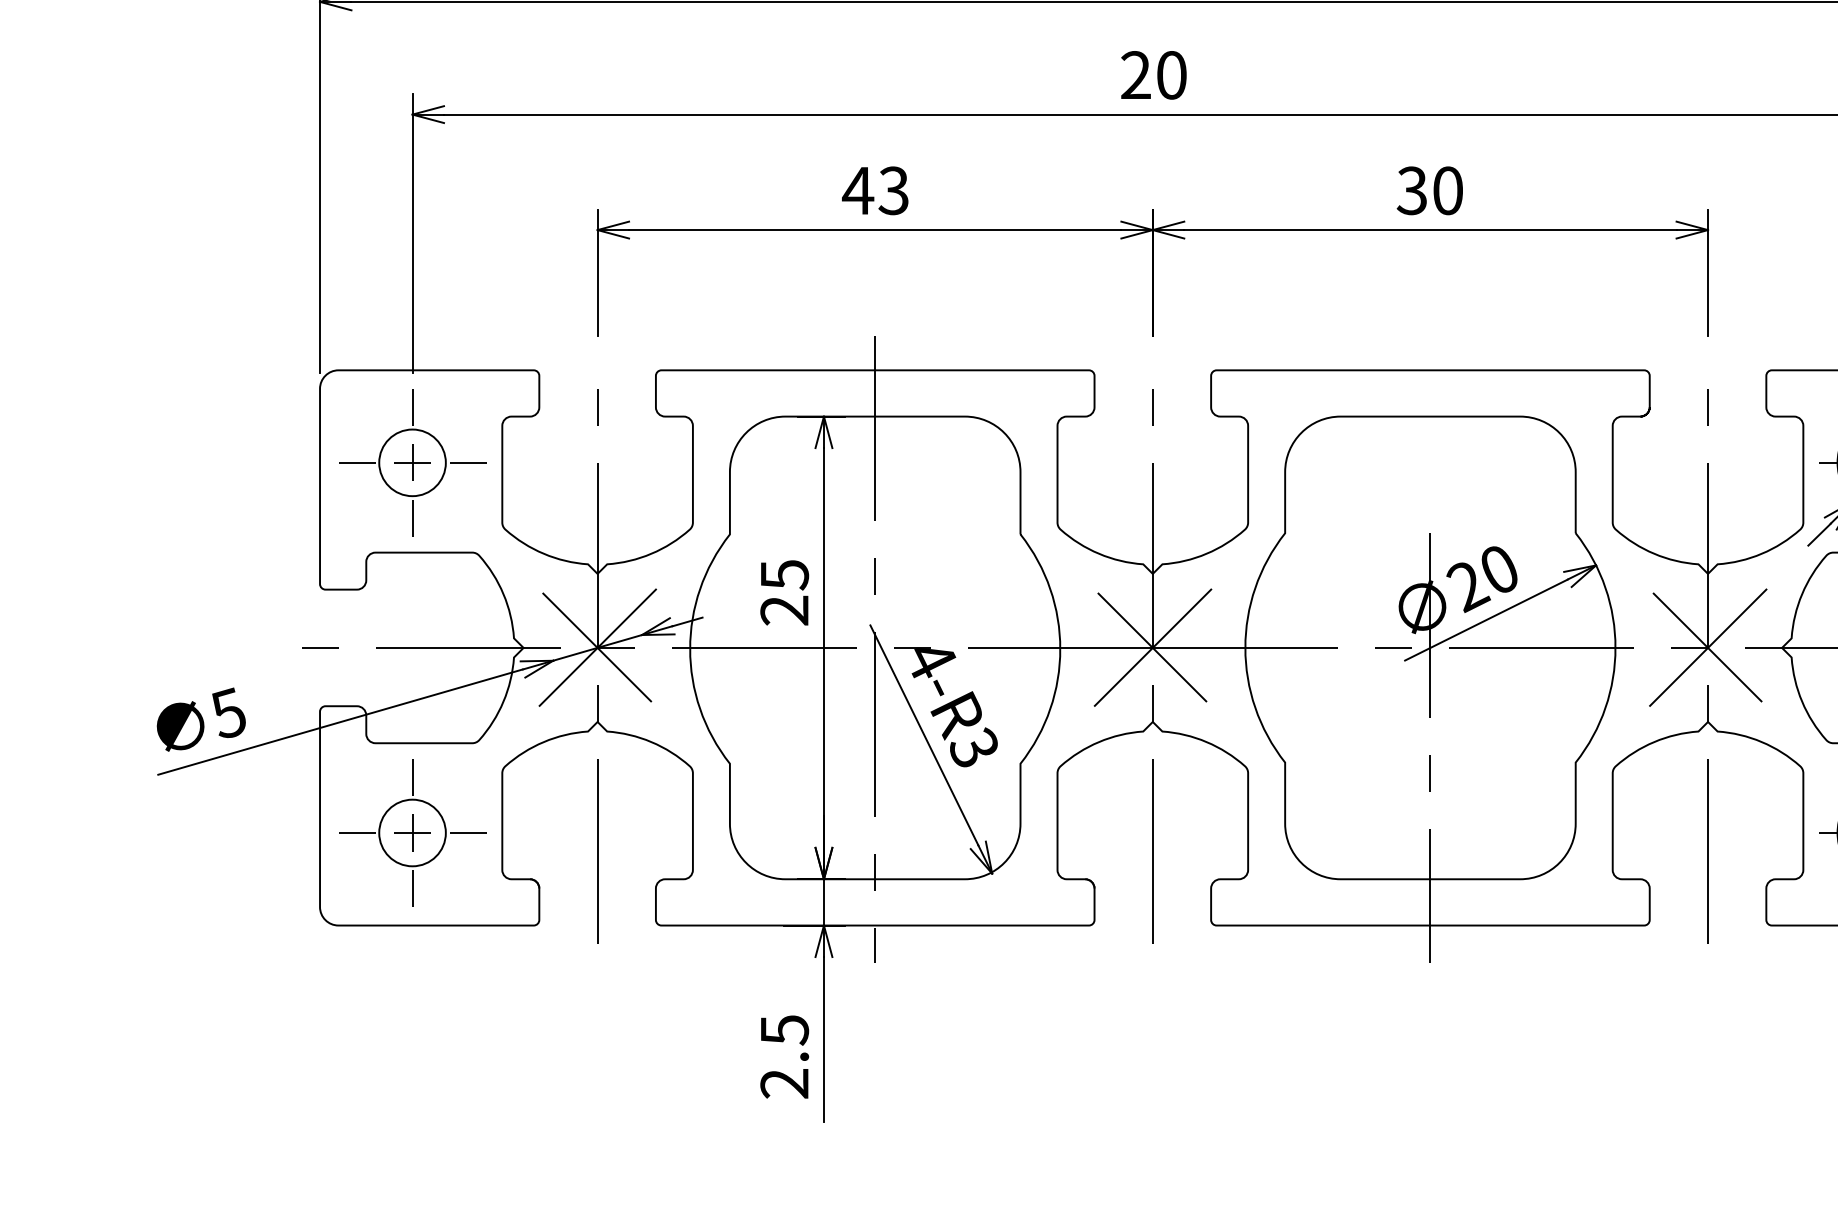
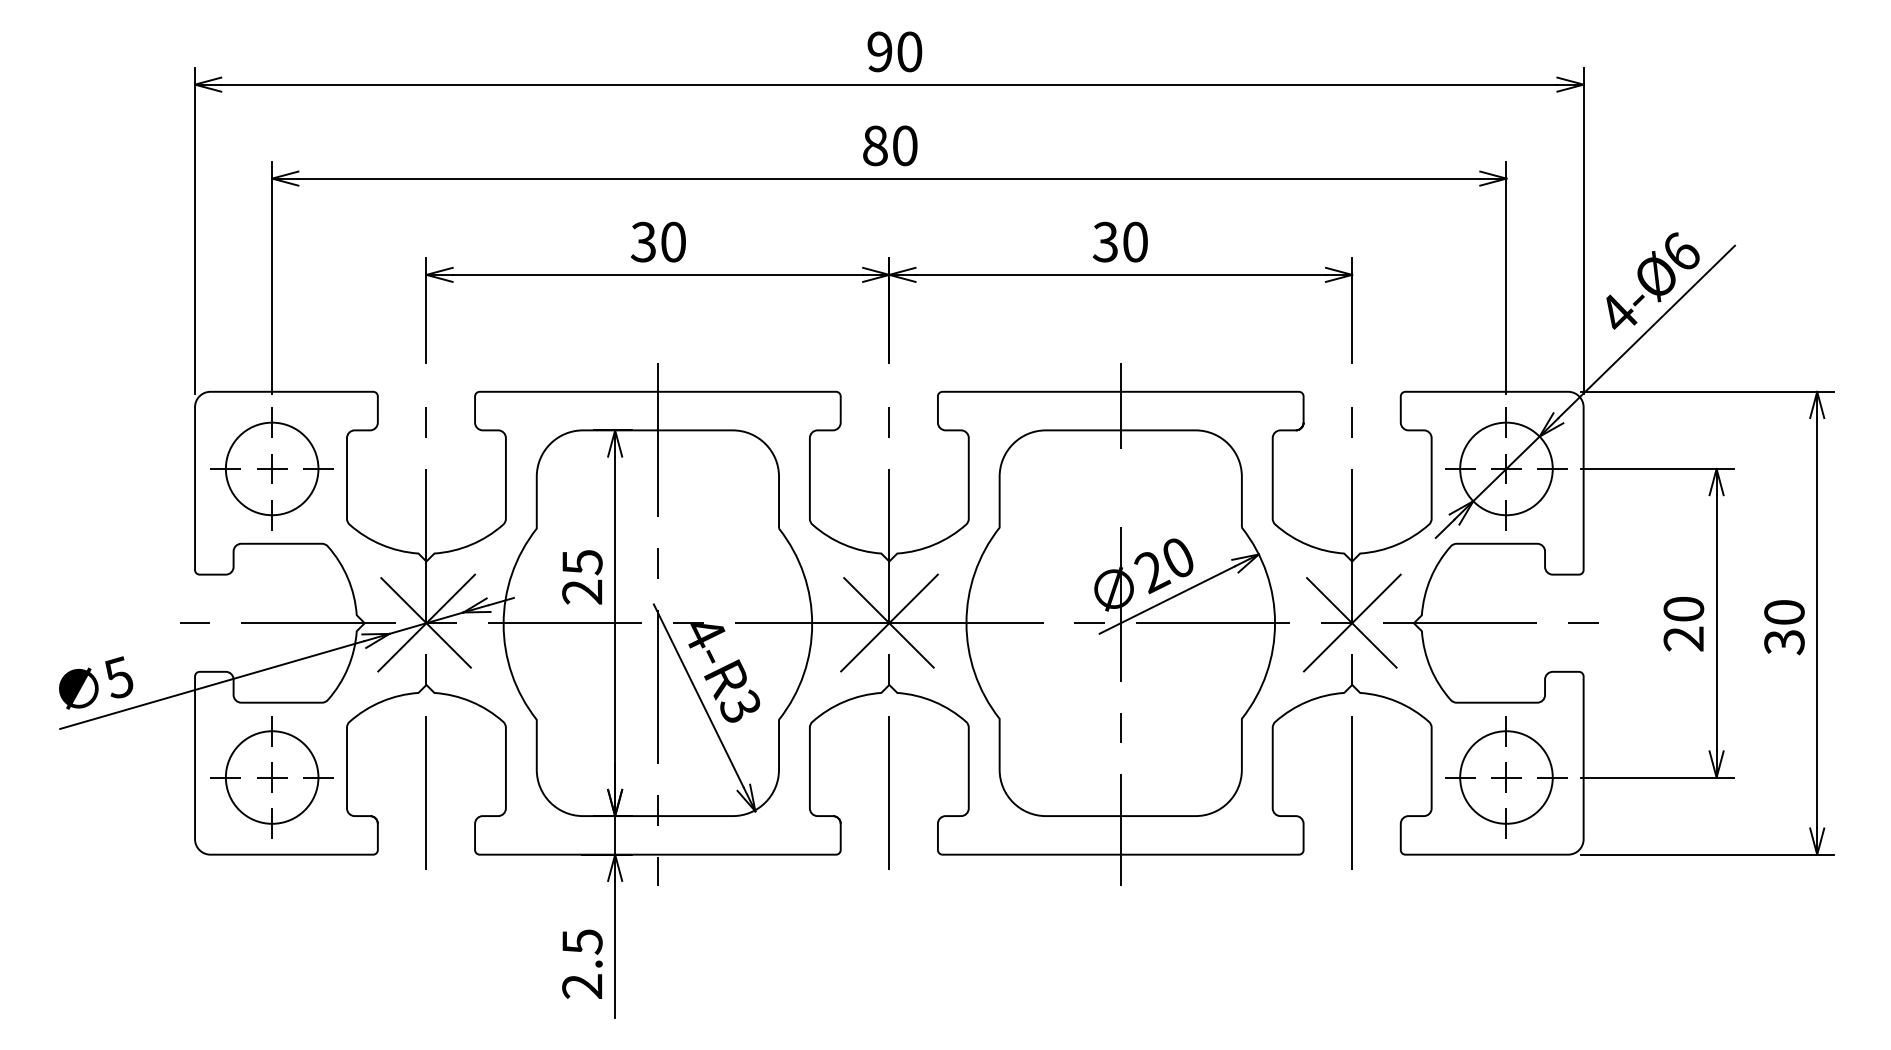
text: (1136, 74) -> (875, 145), 20 -> 80
text: (874, 190) -> (657, 241), 43 -> 30
line: (1430, 386) -> (1120, 405), added
circle: (411, 462) -> (271, 468), size x1.67
circle: (411, 832) -> (271, 777), size x1.67

